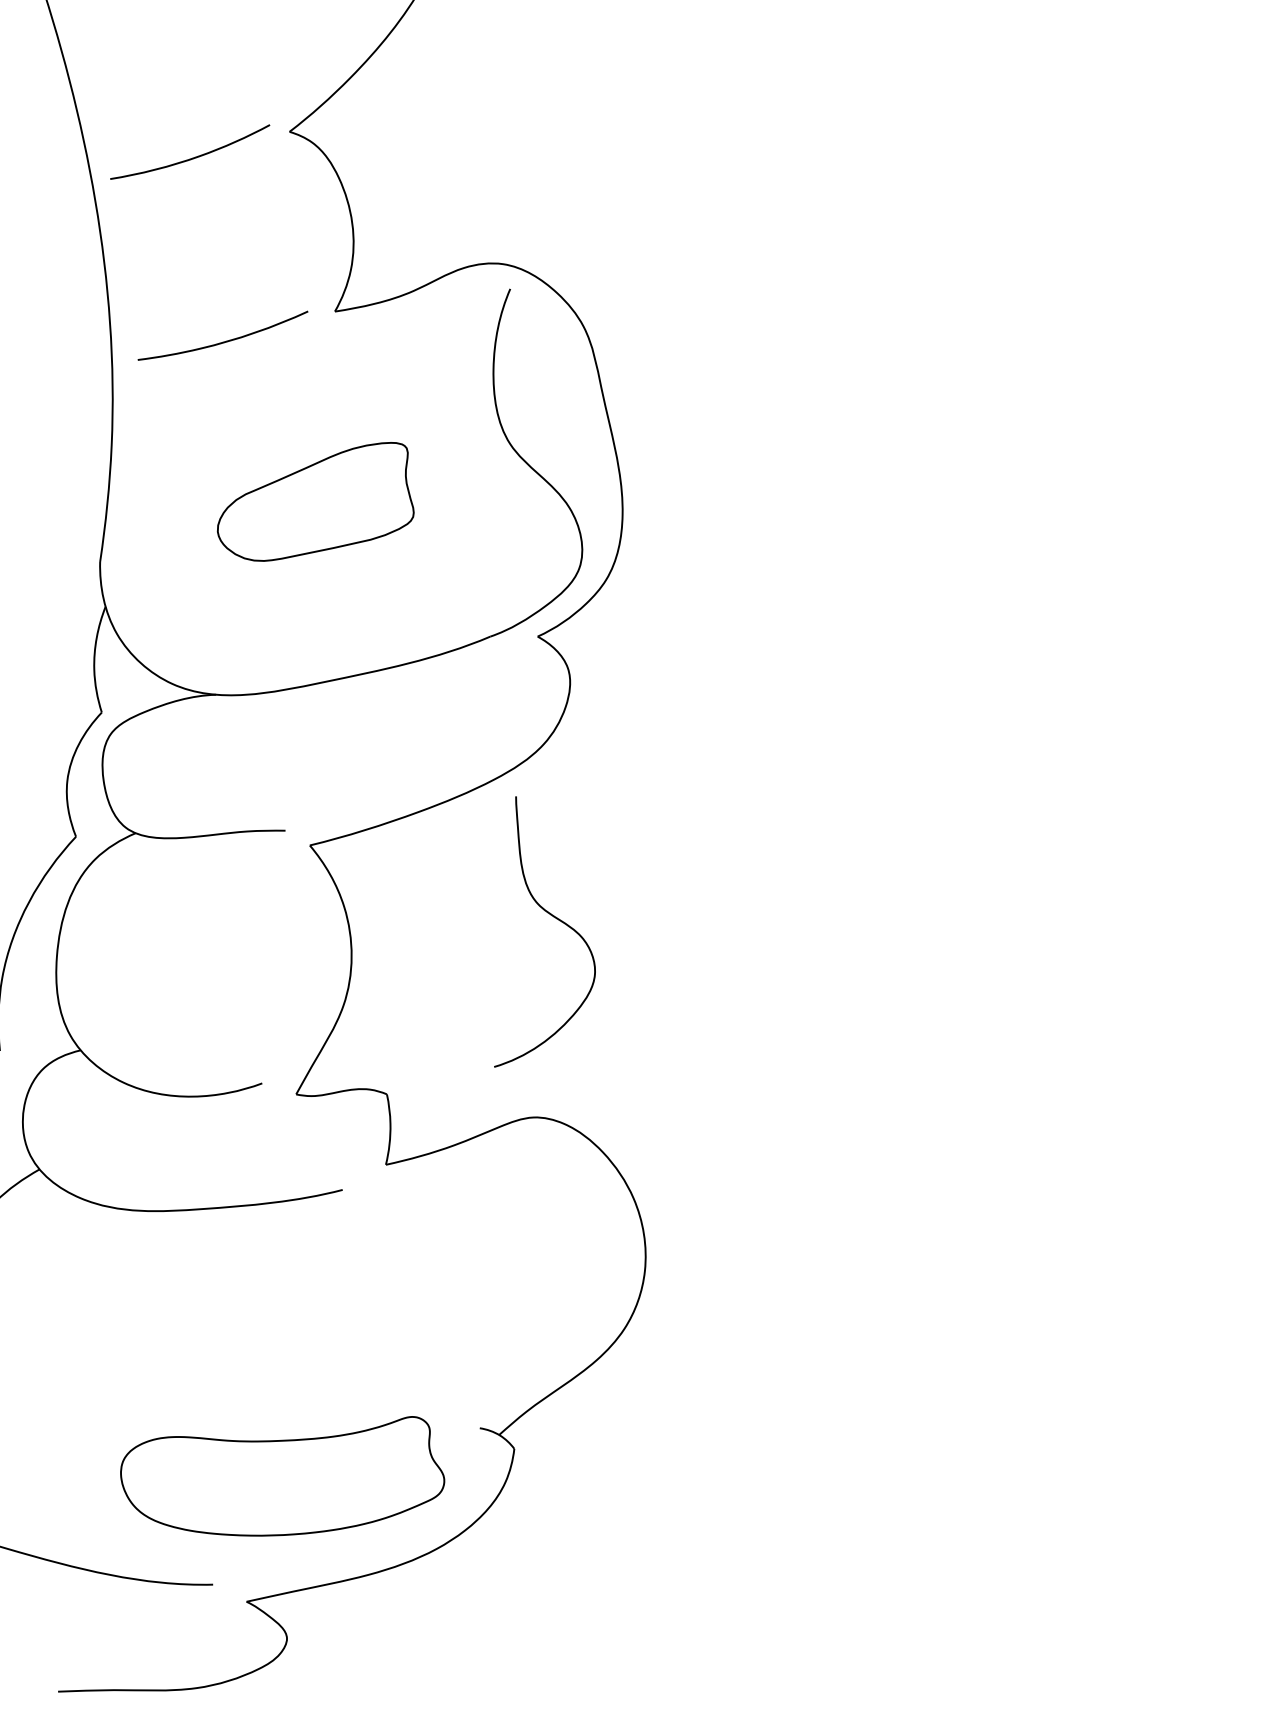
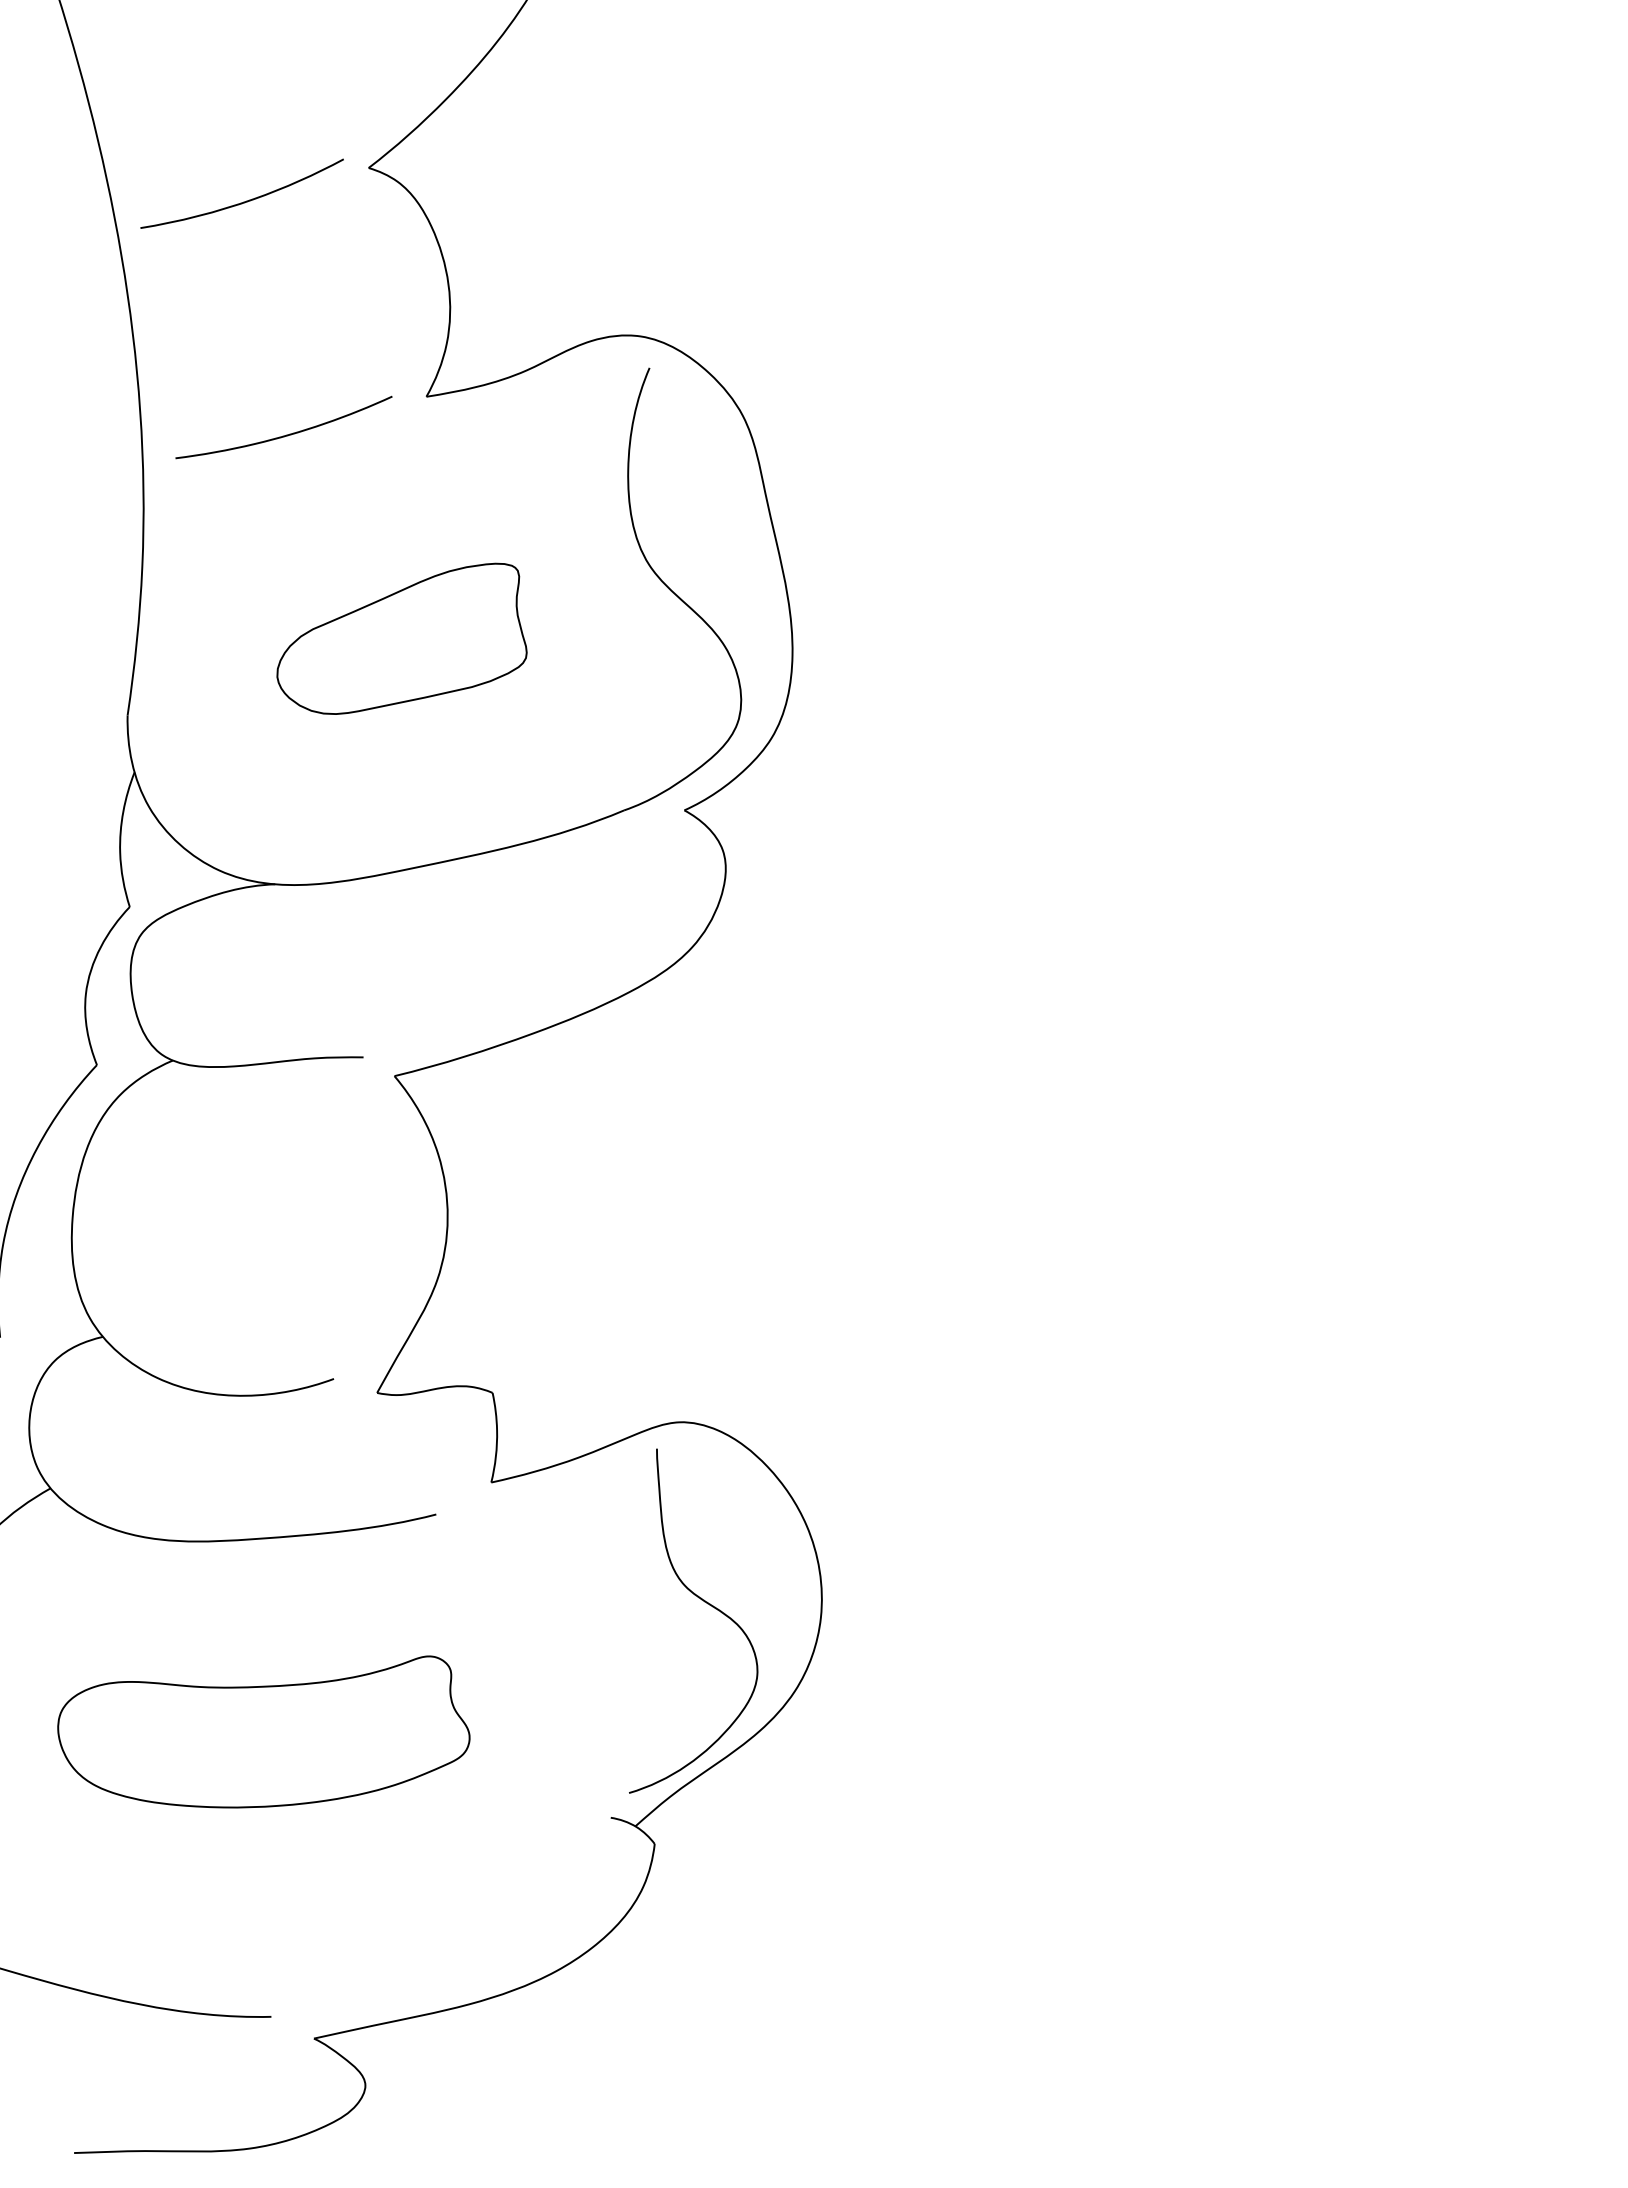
curve: (553, 917) -> (704, 1602), moved
part: (282, 1475) -> (263, 1731), moved

